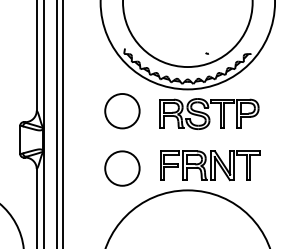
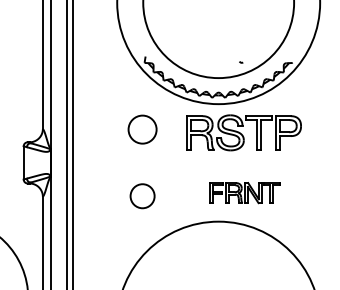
circle: (122, 111) -> (142, 129), size x0.7
part: (210, 165) -> (245, 192), size x0.6
circle: (122, 168) -> (142, 196), size x0.6

